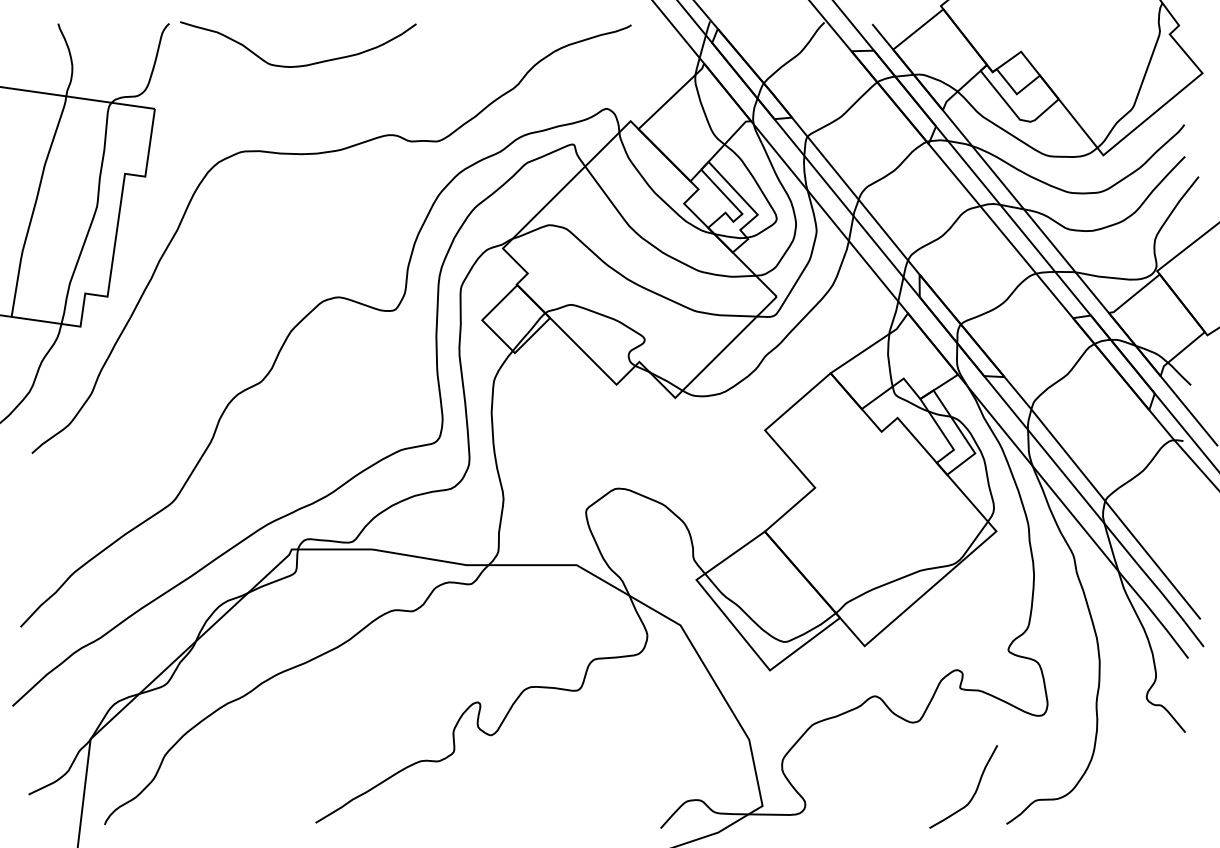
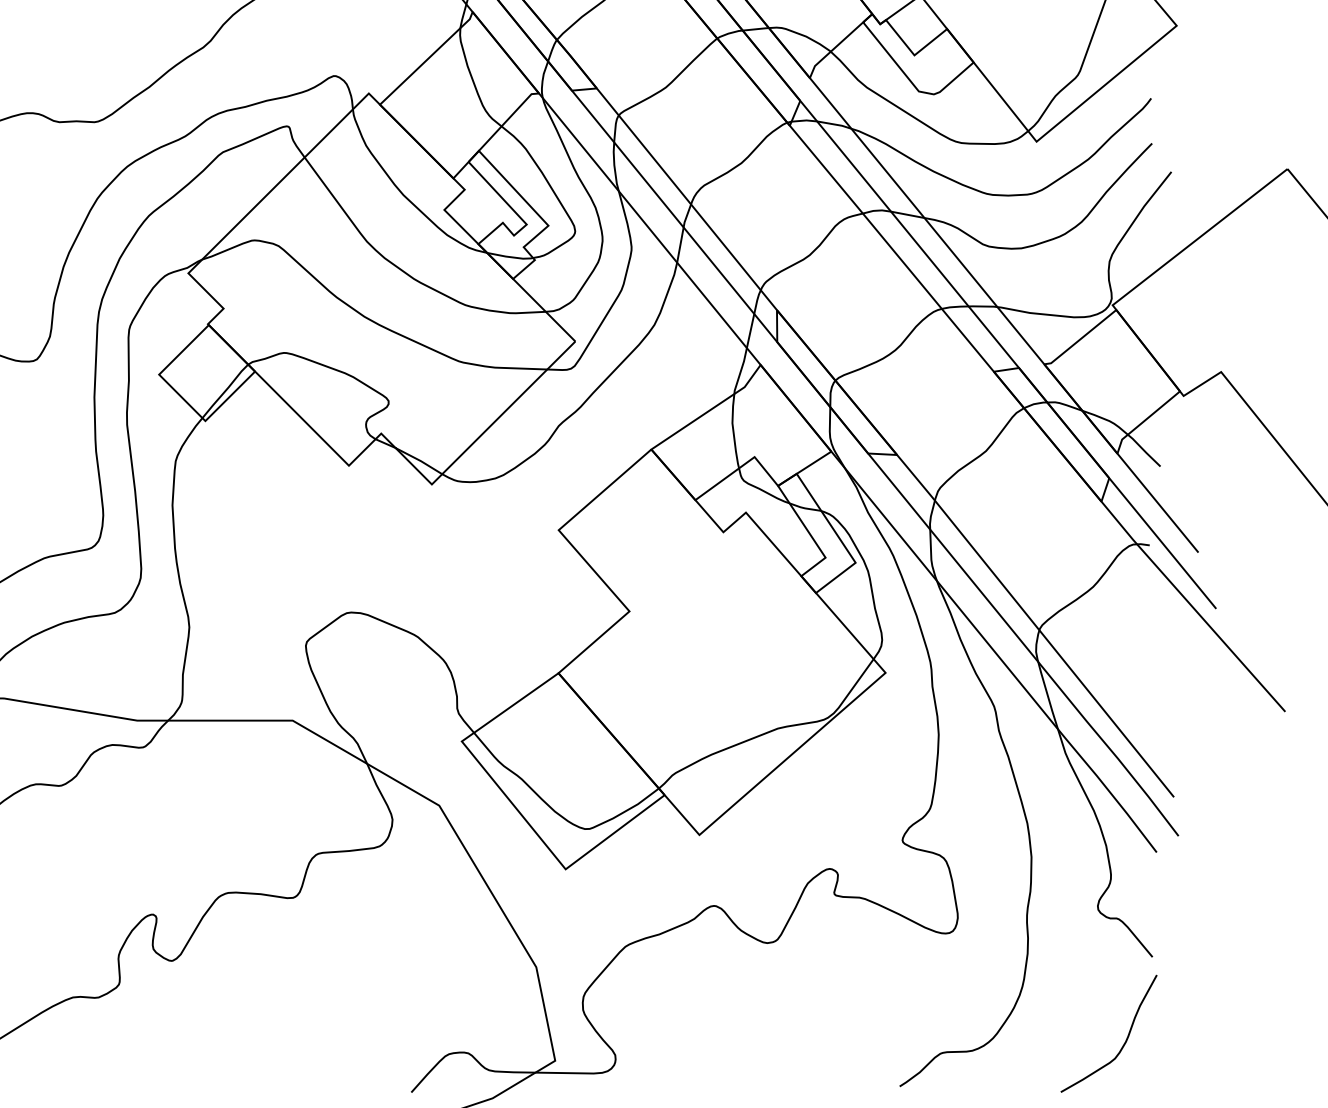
curve: (974, 792) -> (1124, 1041), moved

